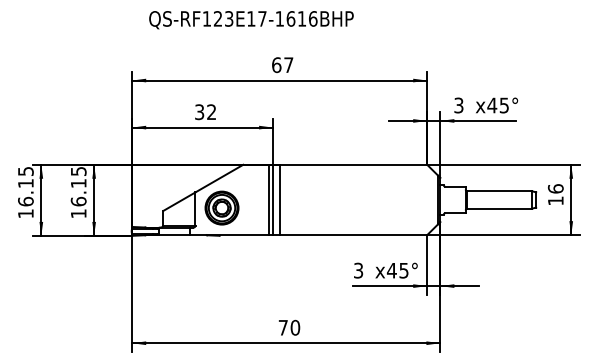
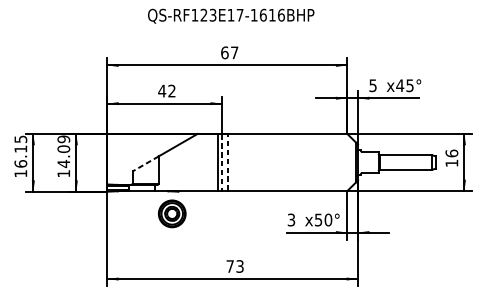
text: (251, 20) -> (231, 16), moved
text: (458, 104) -> (372, 84), 3 -> 5
text: (199, 112) -> (162, 91), 32 -> 42
text: (78, 186) -> (63, 151), 16.15 -> 14.09
line: (280, 199) -> (227, 162), solid -> dashed
line: (273, 200) -> (222, 162), solid -> dashed
line: (178, 201) -> (144, 163), solid -> dashed
part: (221, 207) -> (171, 213), moved
text: (397, 270) -> (323, 219), x45° -> x50°
text: (295, 327) -> (240, 266), 70 -> 73

